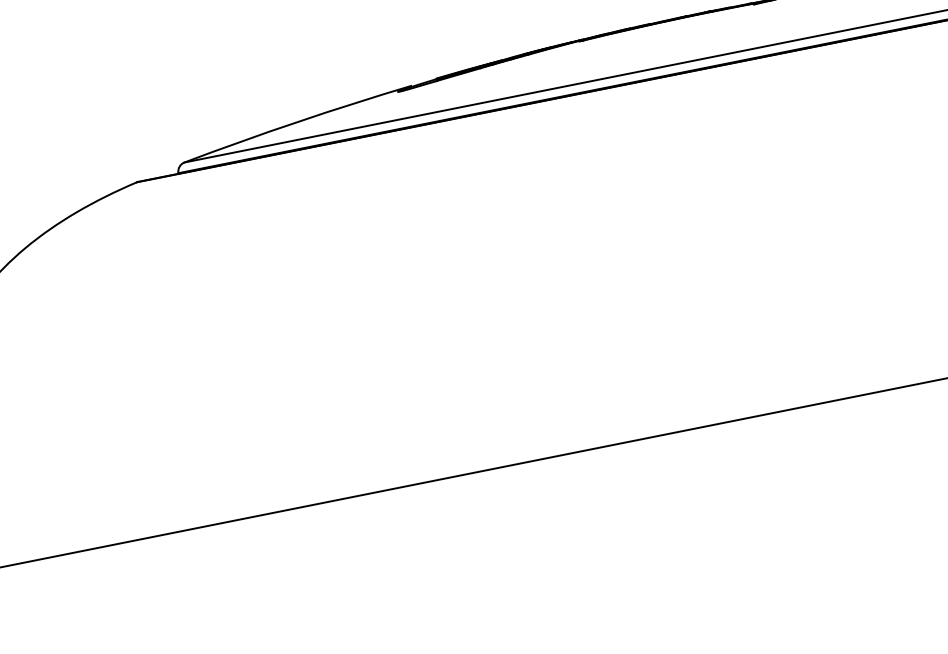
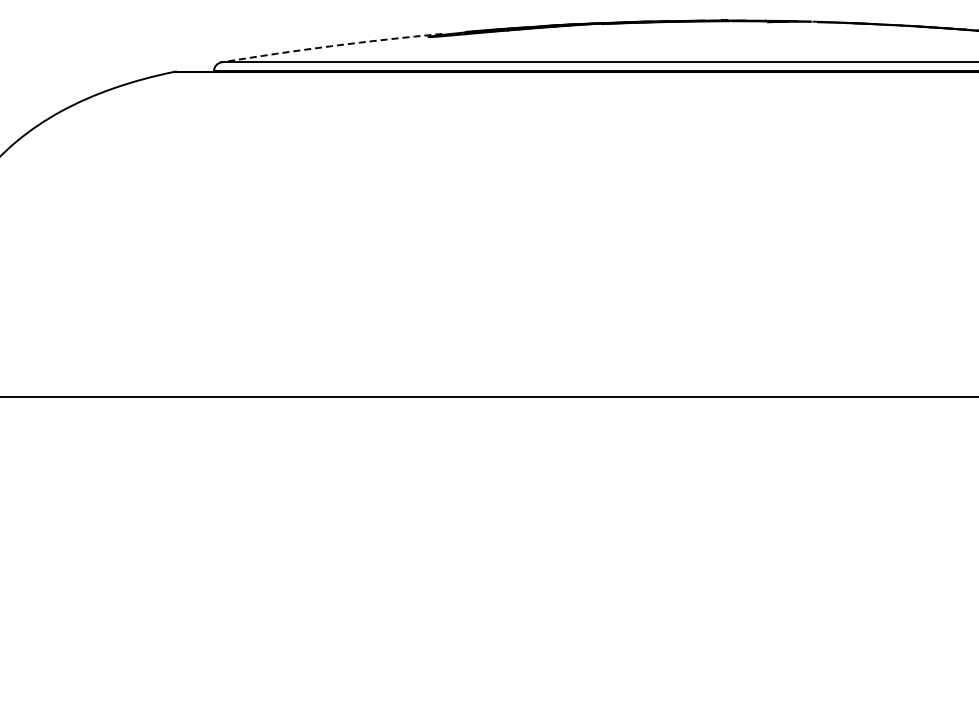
arc: (297, 122) -> (331, 46), solid -> dashed

